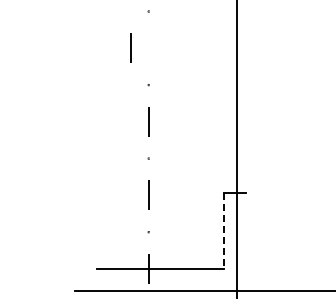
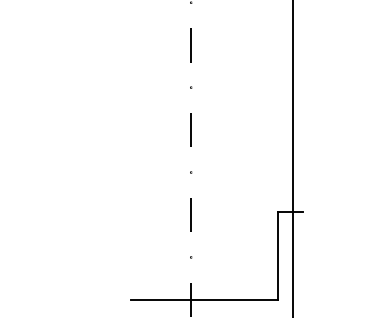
line: (130, 47) -> (190, 44), moved
line: (224, 231) -> (278, 256), dashed -> solid

